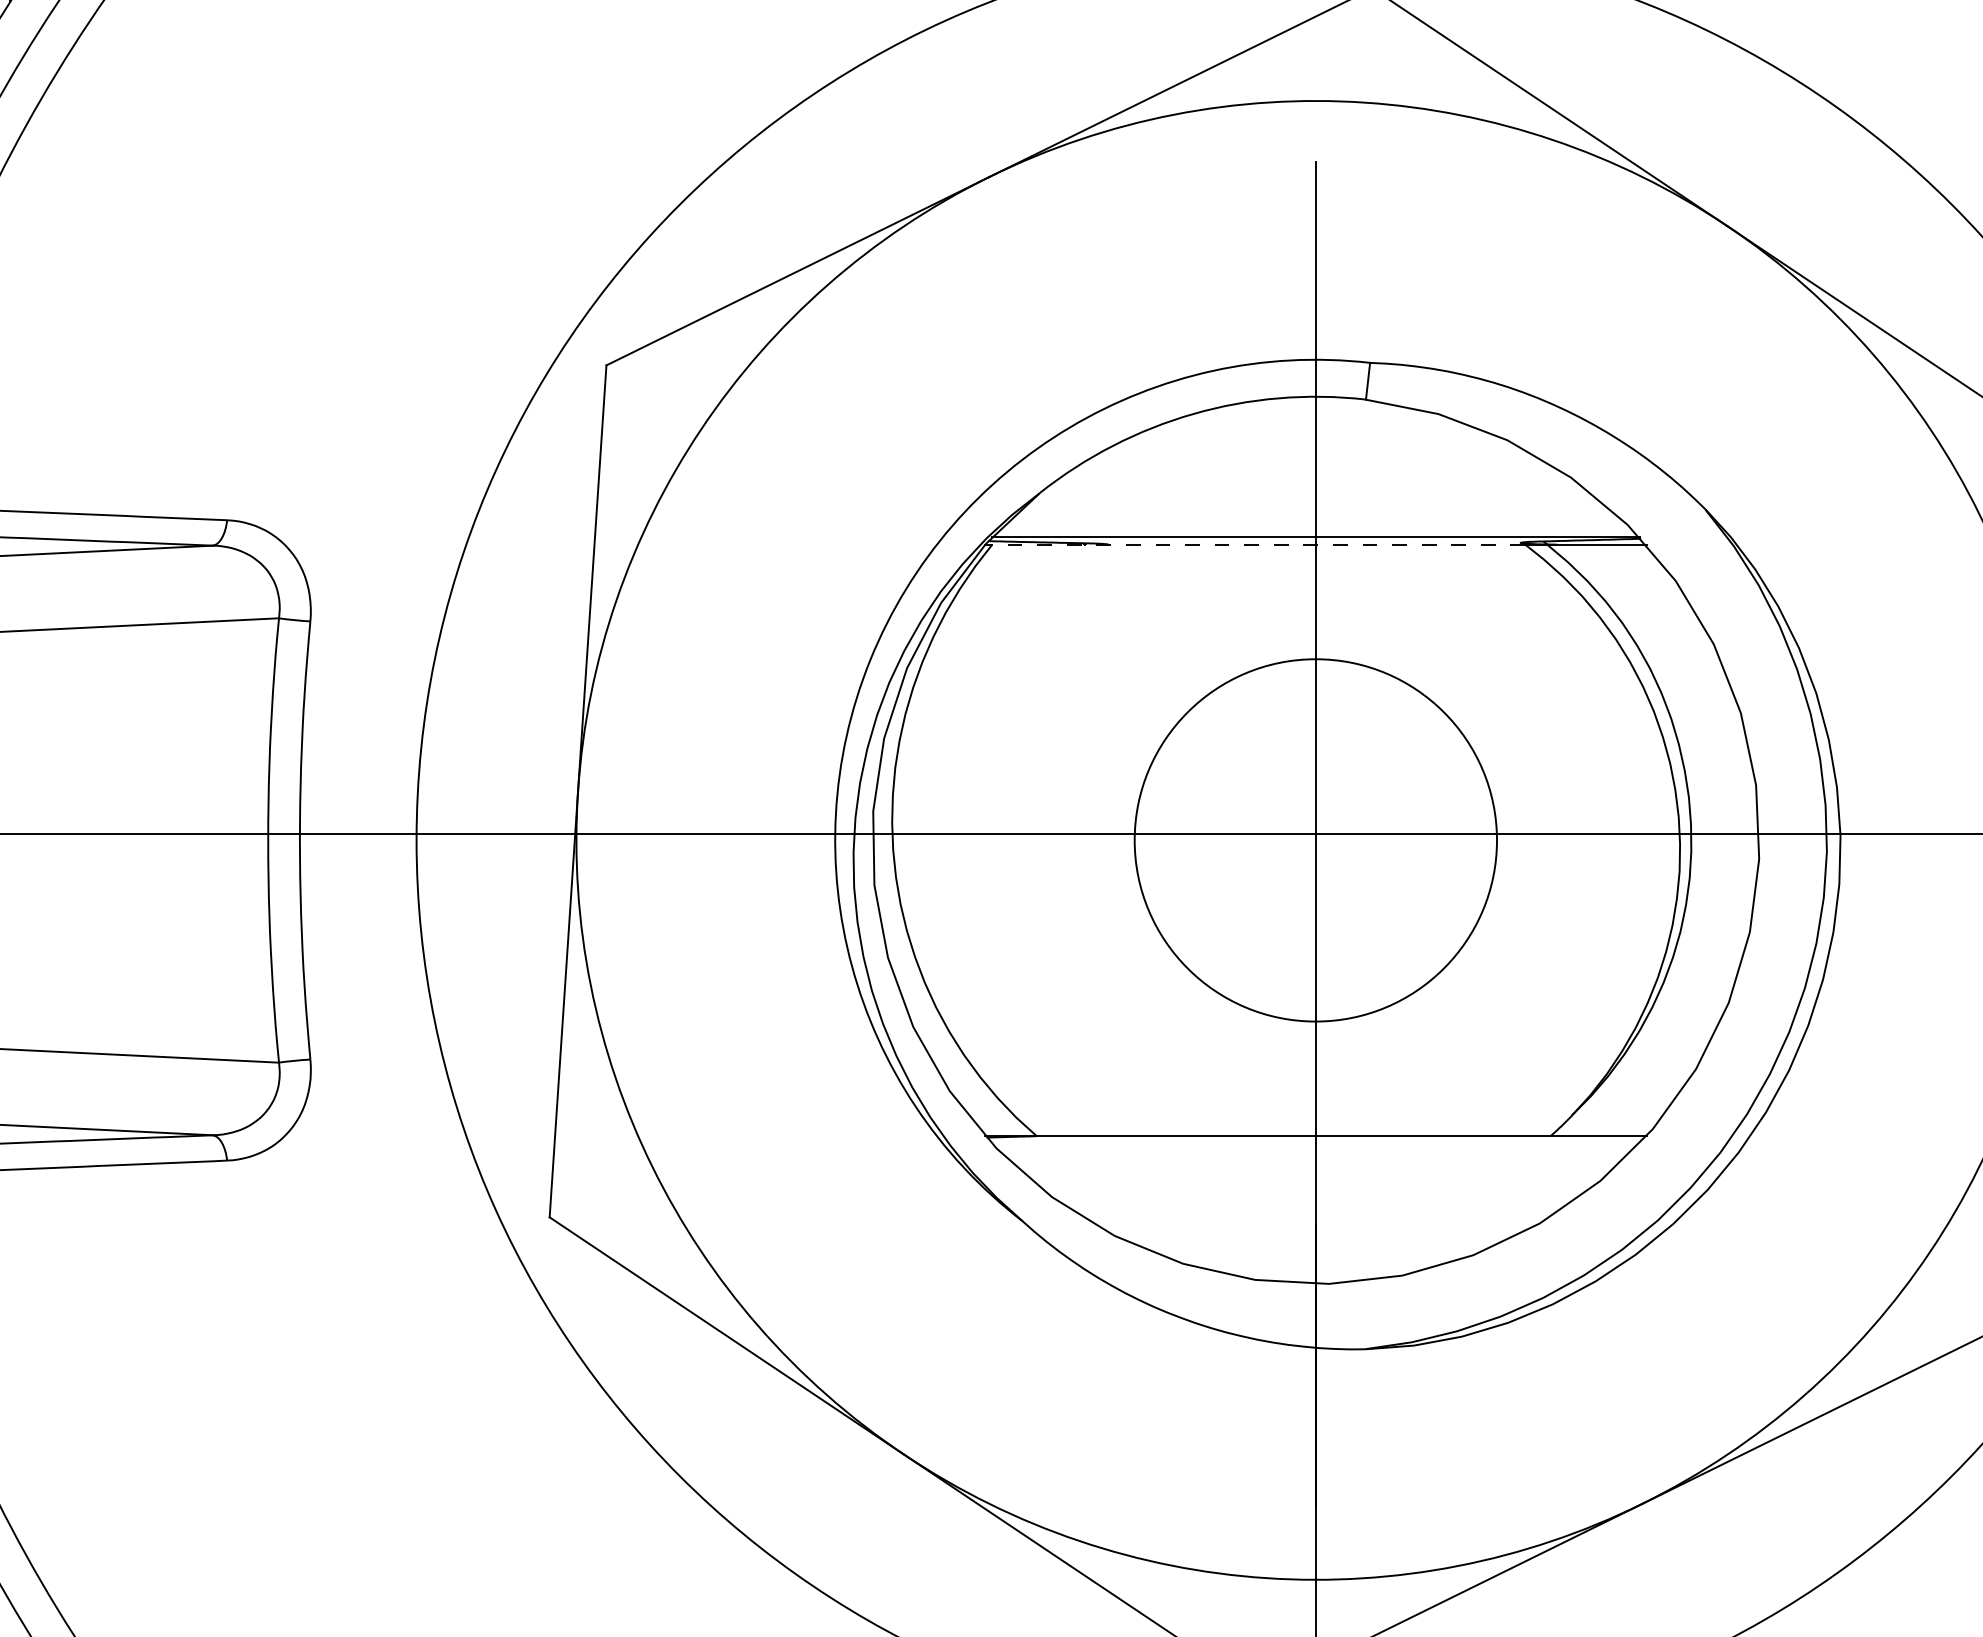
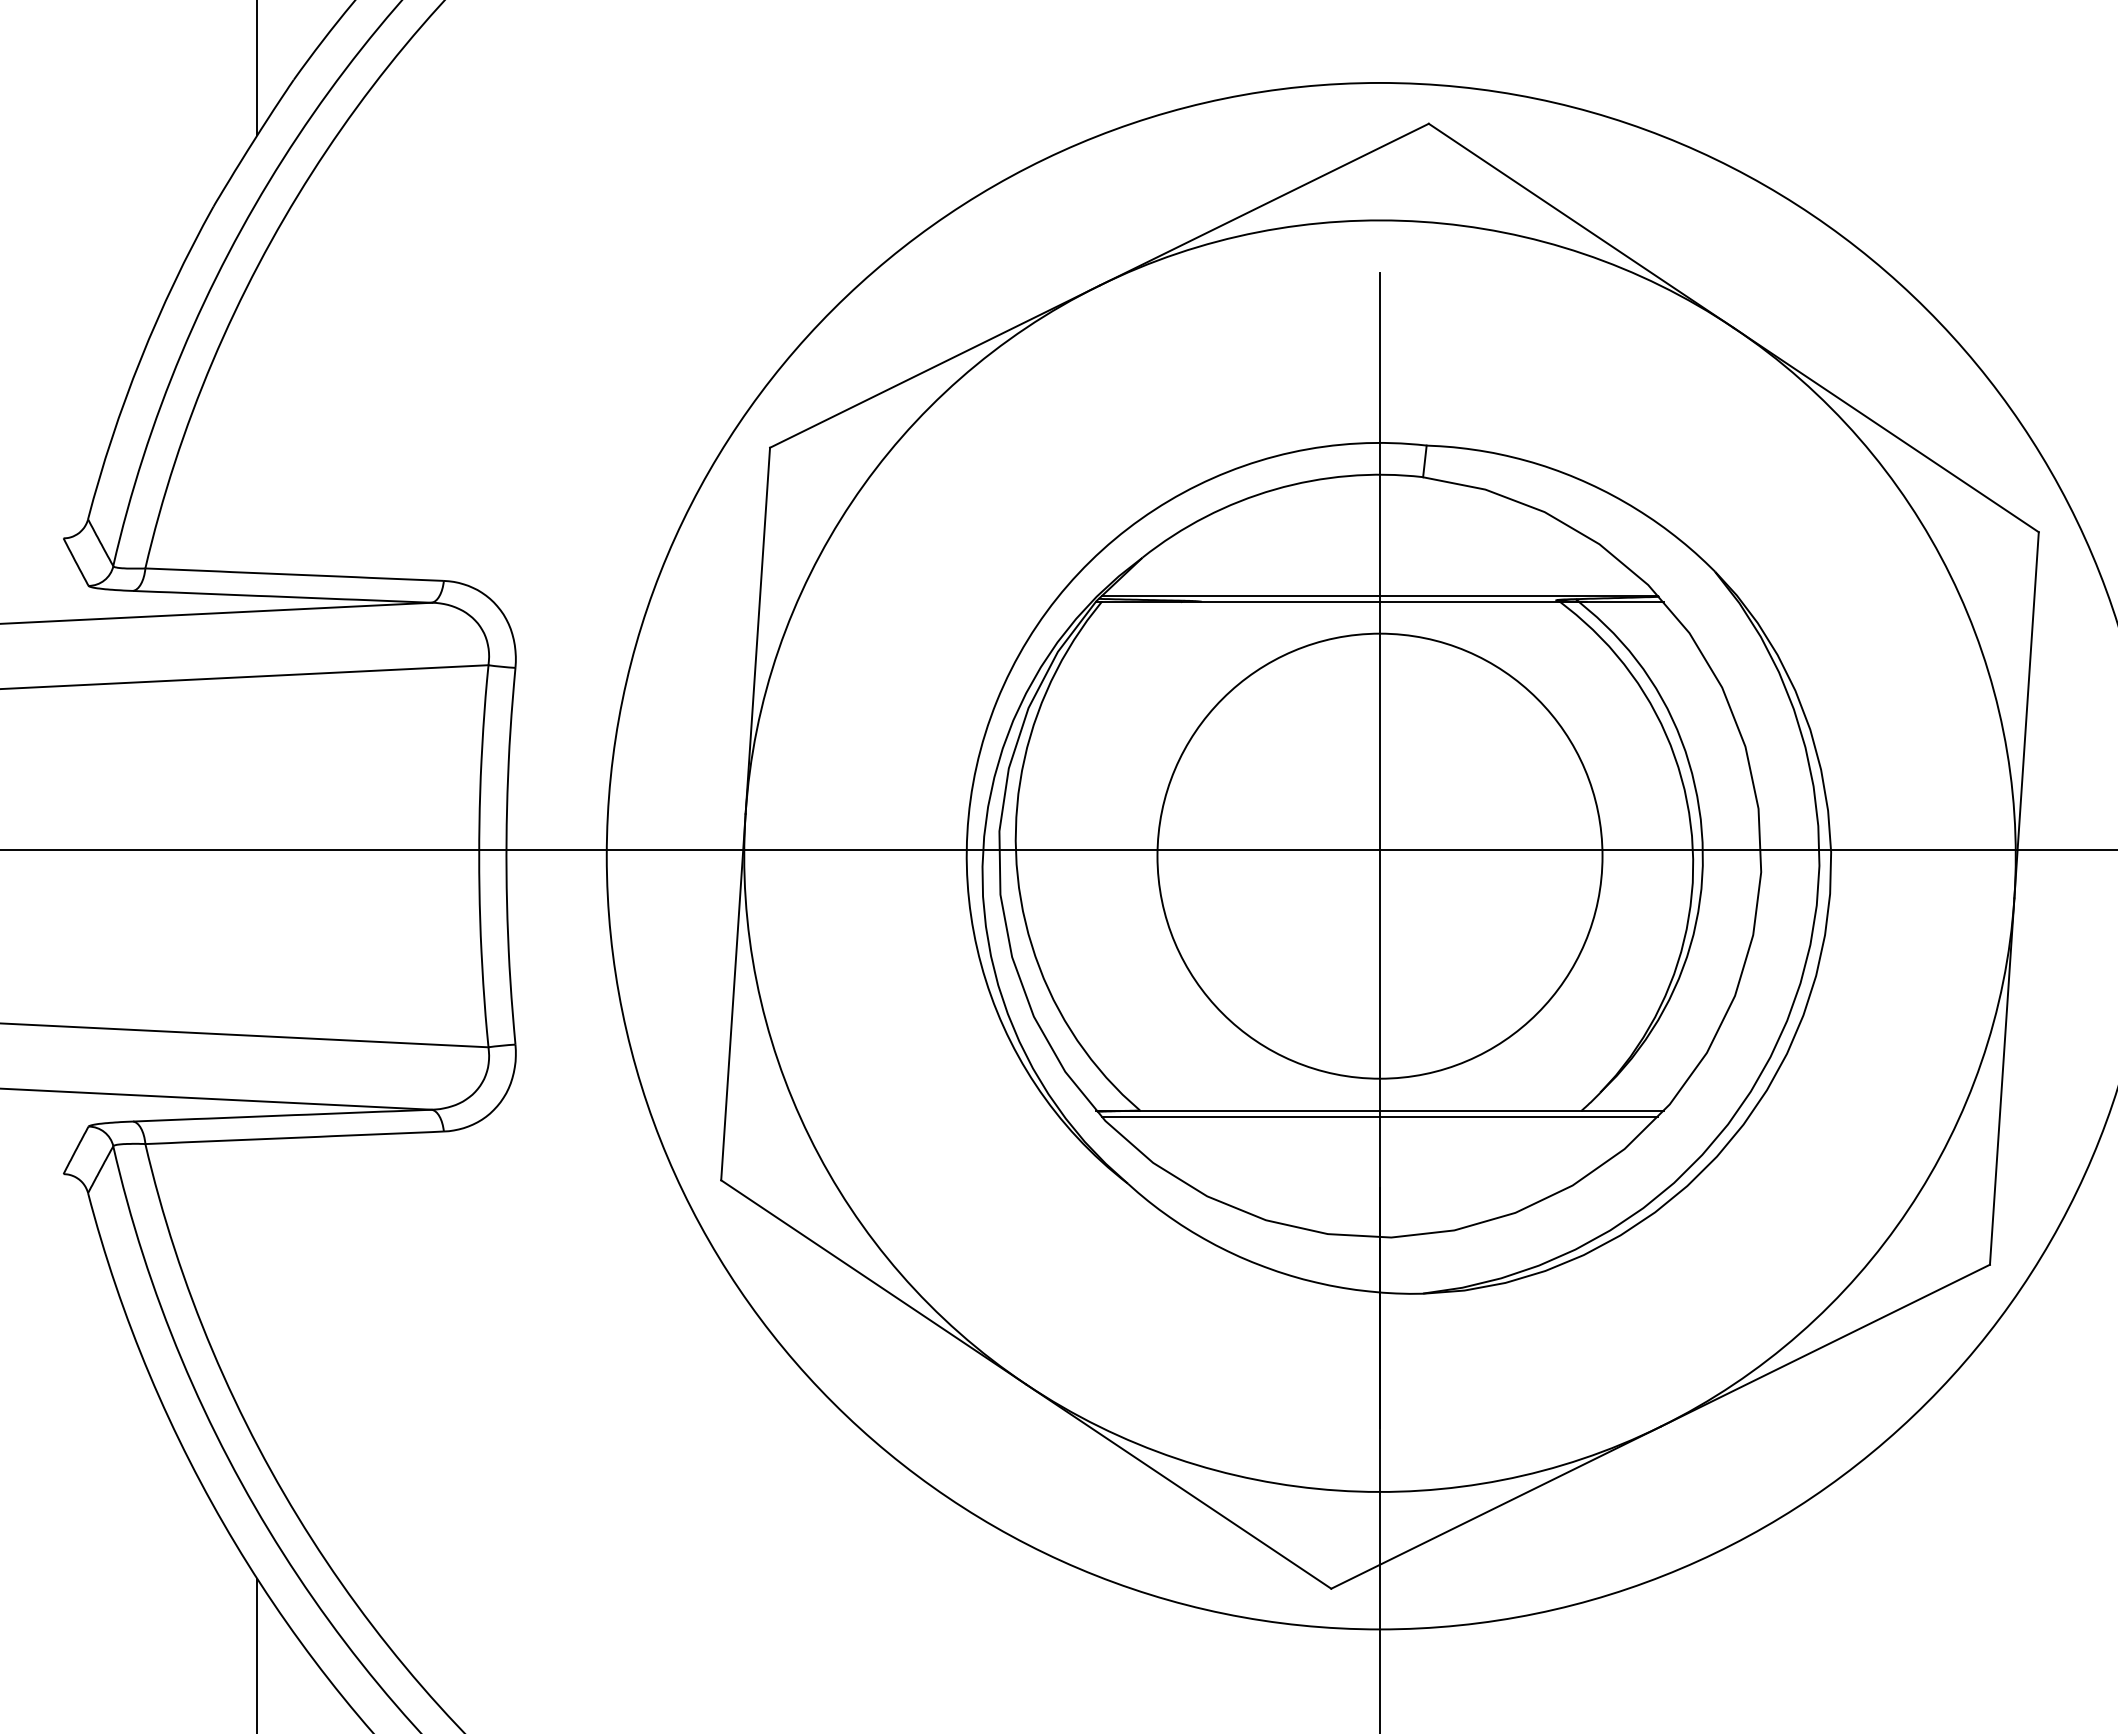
line: (1258, 544) -> (1330, 601), dashed -> solid
circle: (1315, 839) -> (1379, 855), size x1.43
line: (1315, 1143) -> (1379, 1116), added

